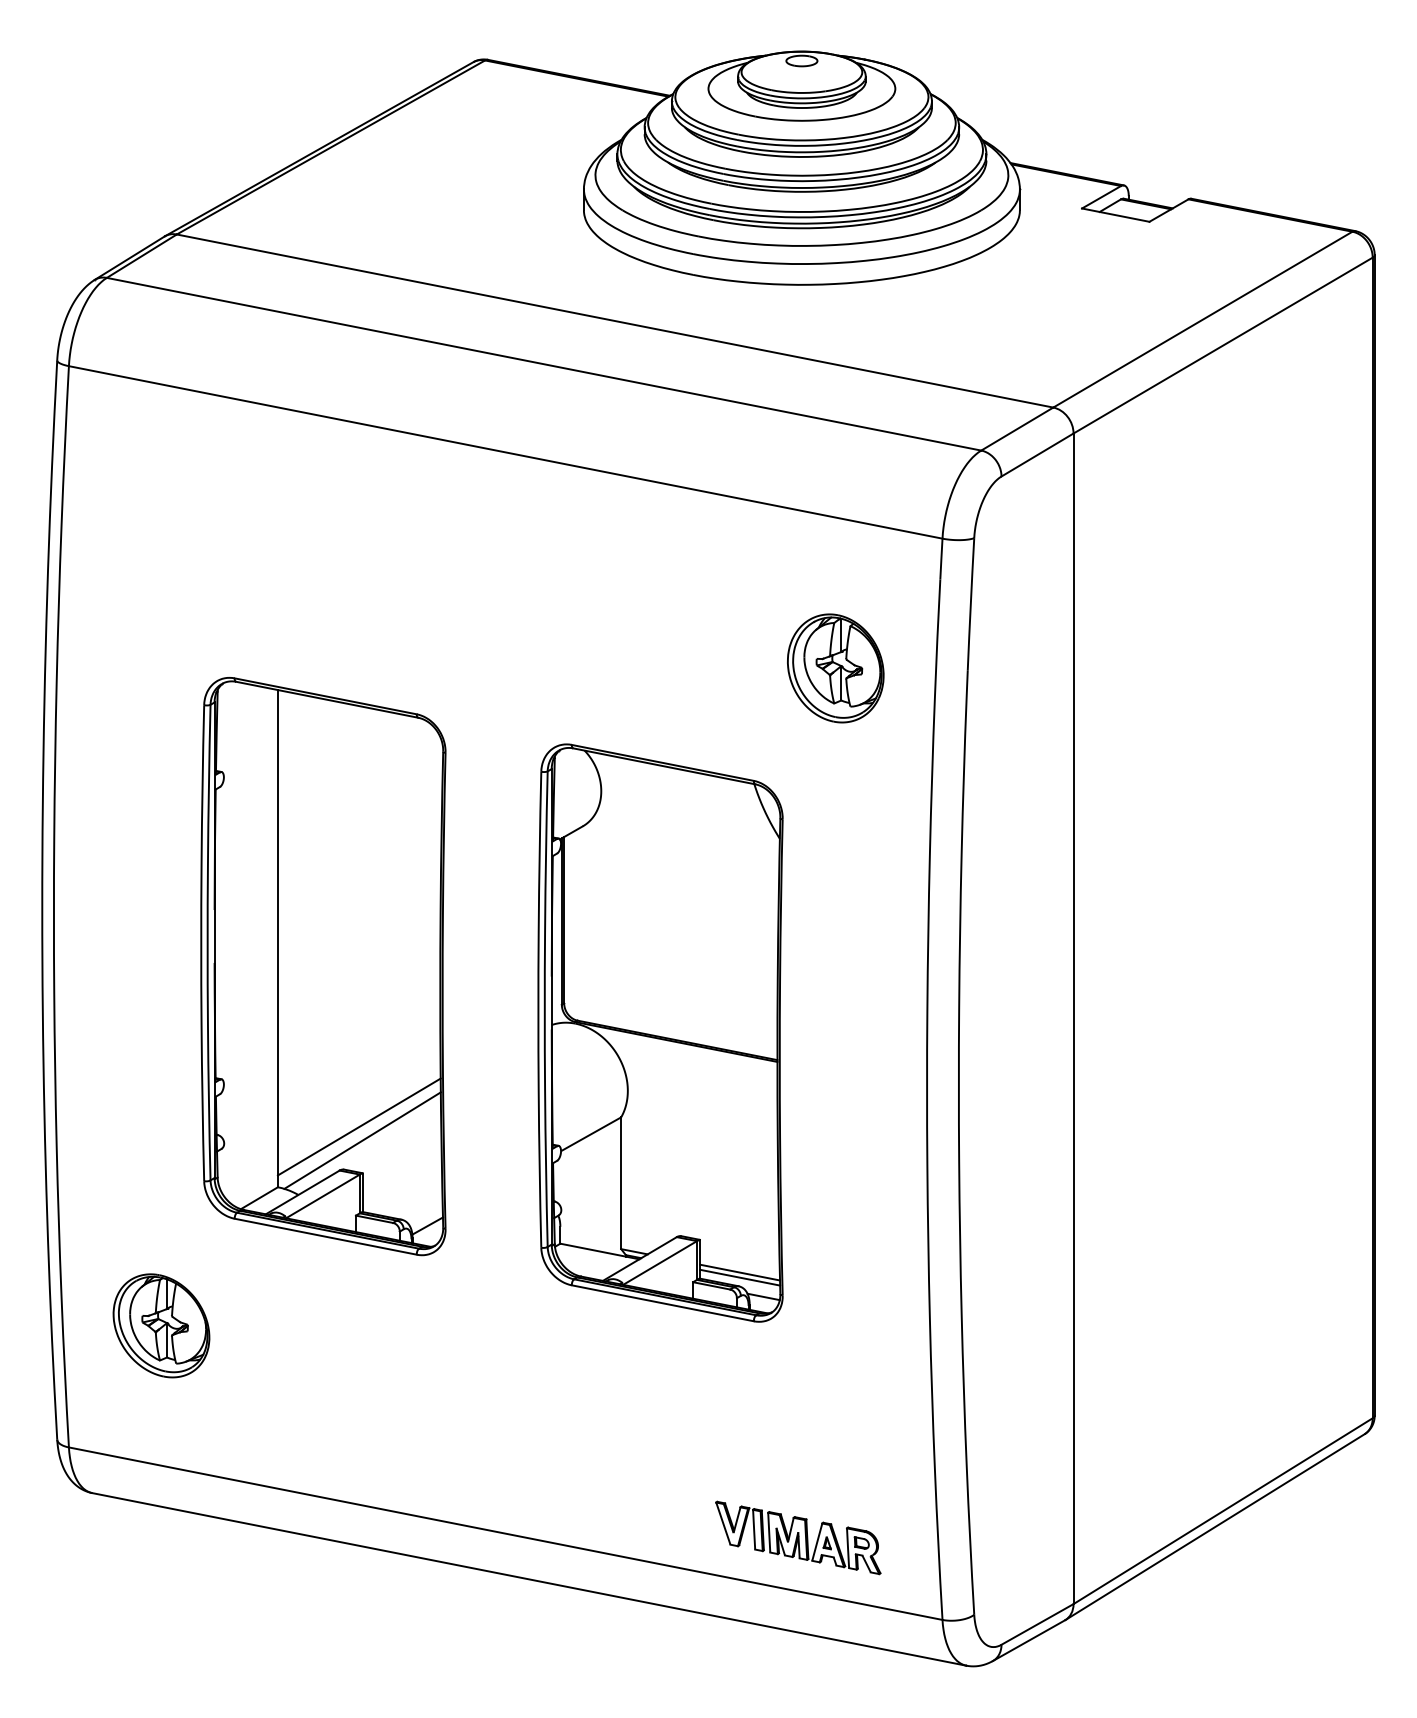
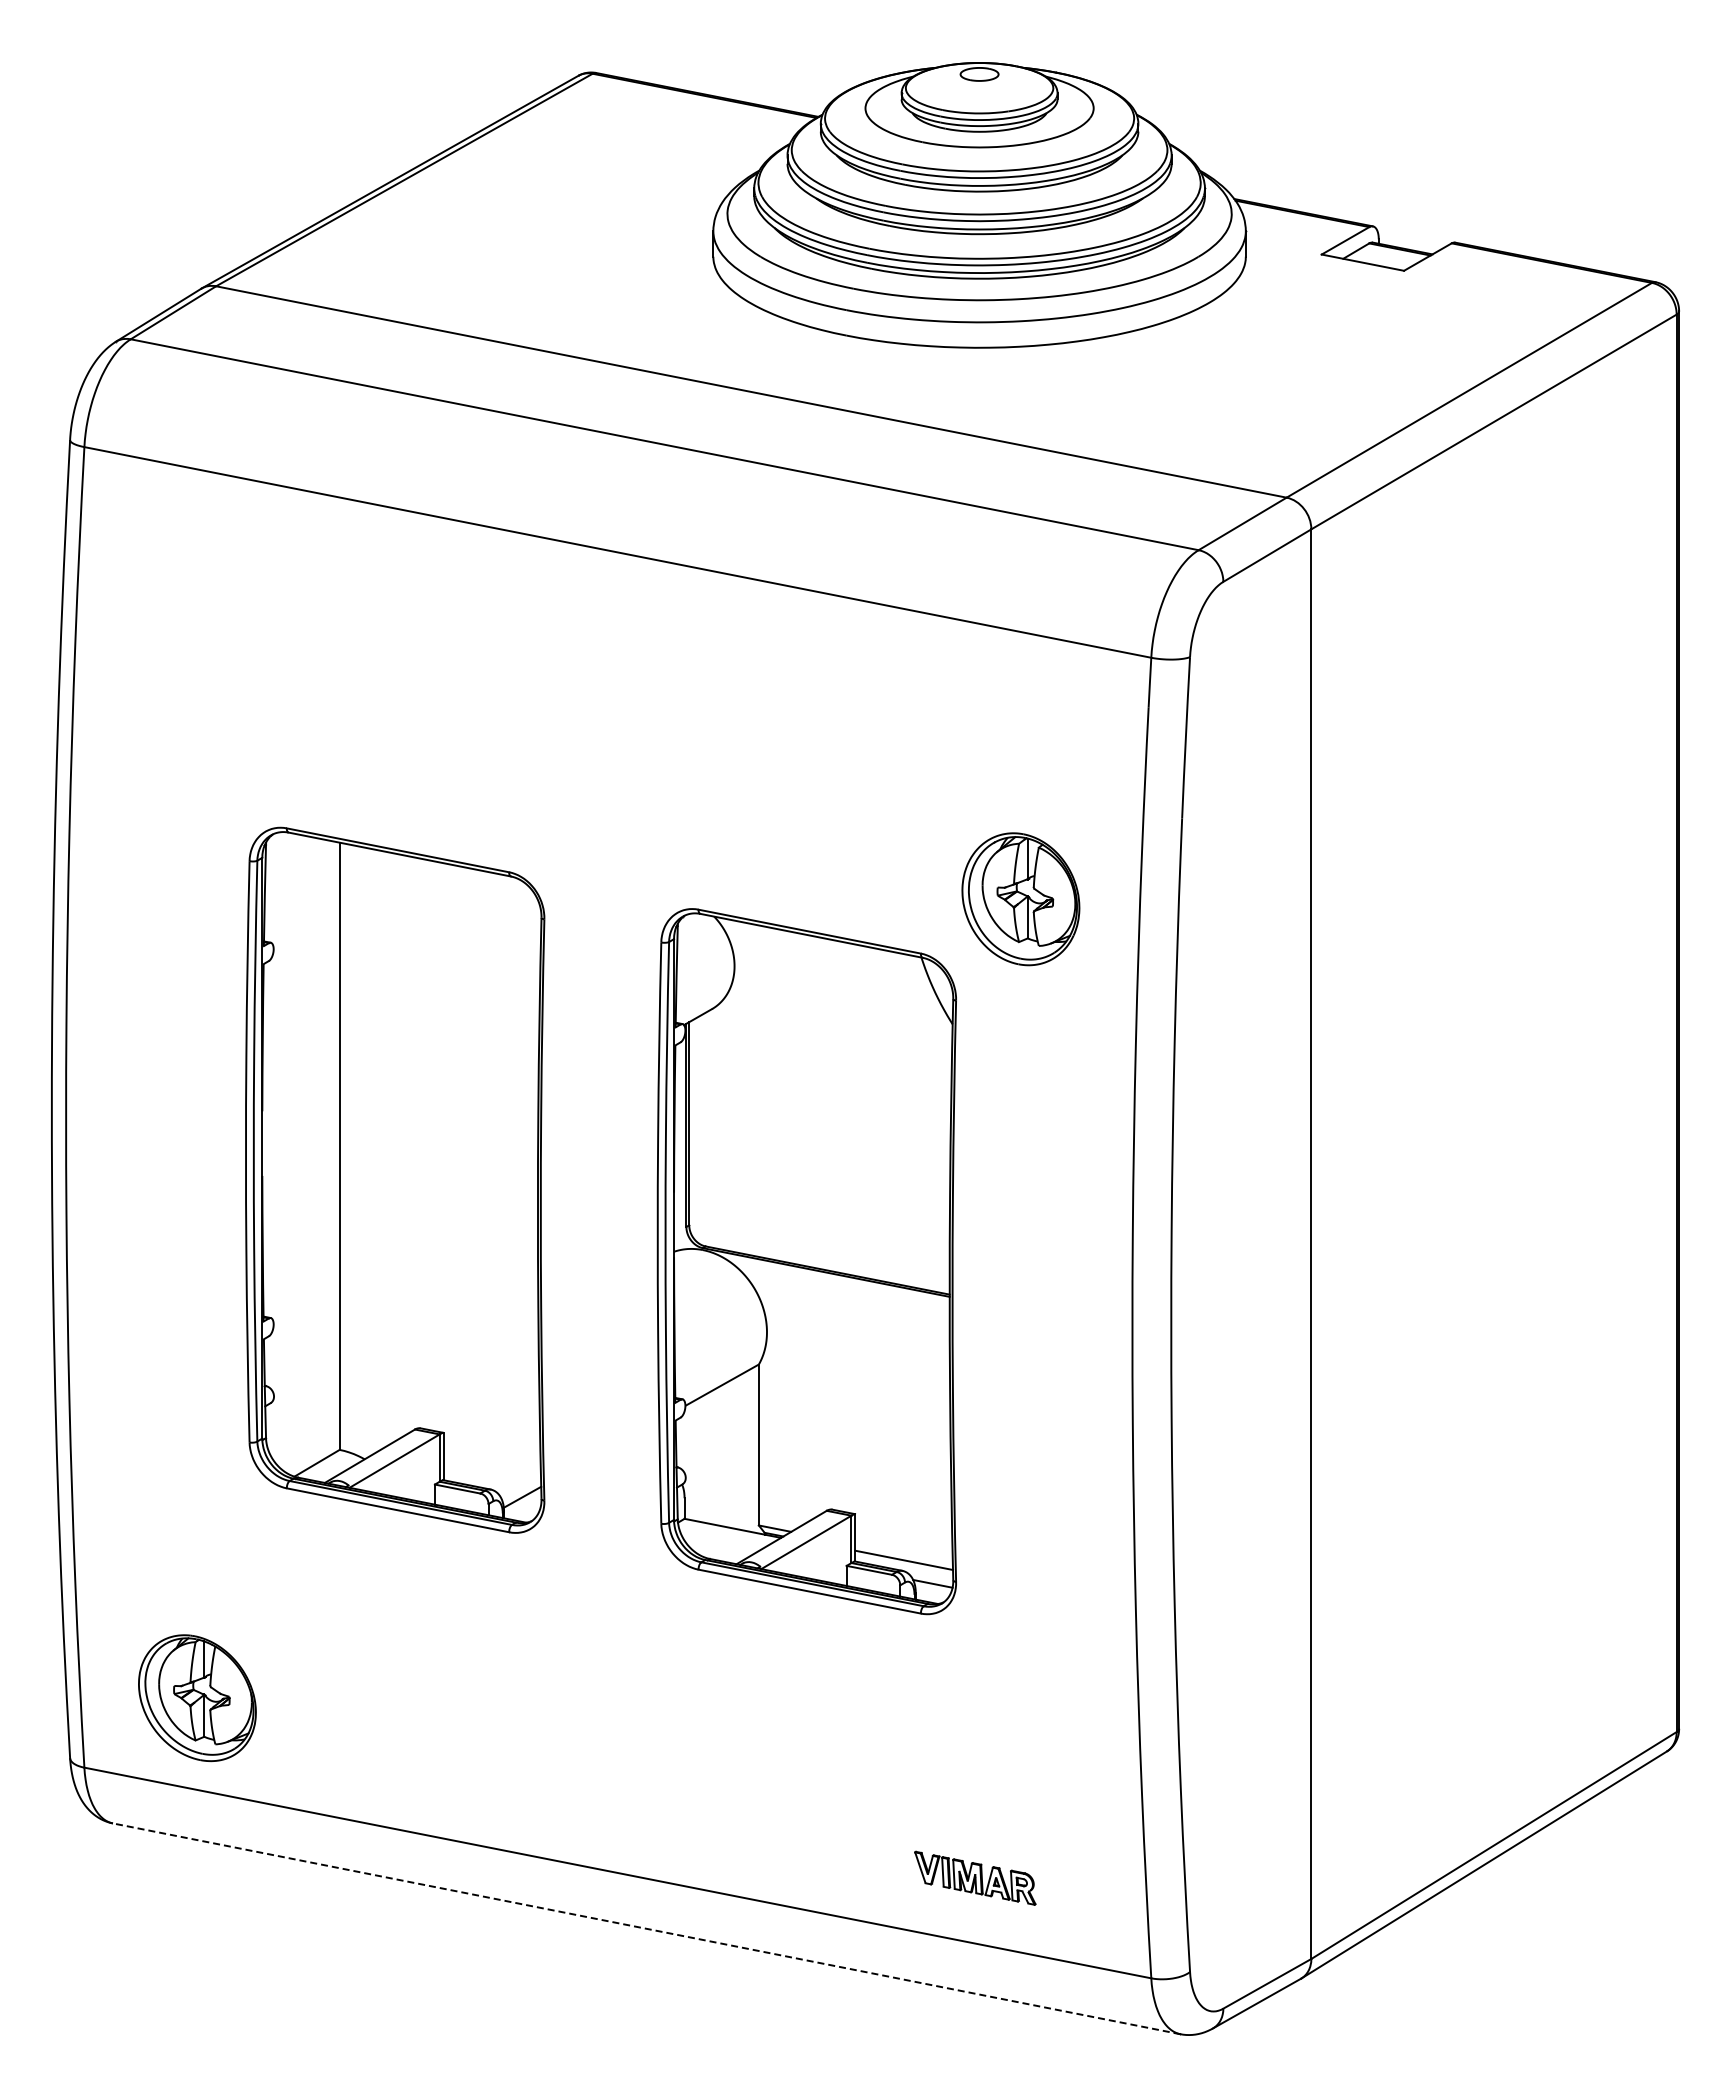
part: (835, 668) -> (1020, 899), moved
line: (358, 1127) -> (438, 1376), removed
line: (362, 1140) -> (442, 1392), removed
line: (739, 1272) -> (903, 1553), removed
part: (161, 1326) -> (197, 1698), moved
part: (798, 1538) -> (975, 1878), size x0.6
line: (529, 1579) -> (646, 1928), solid -> dashed

